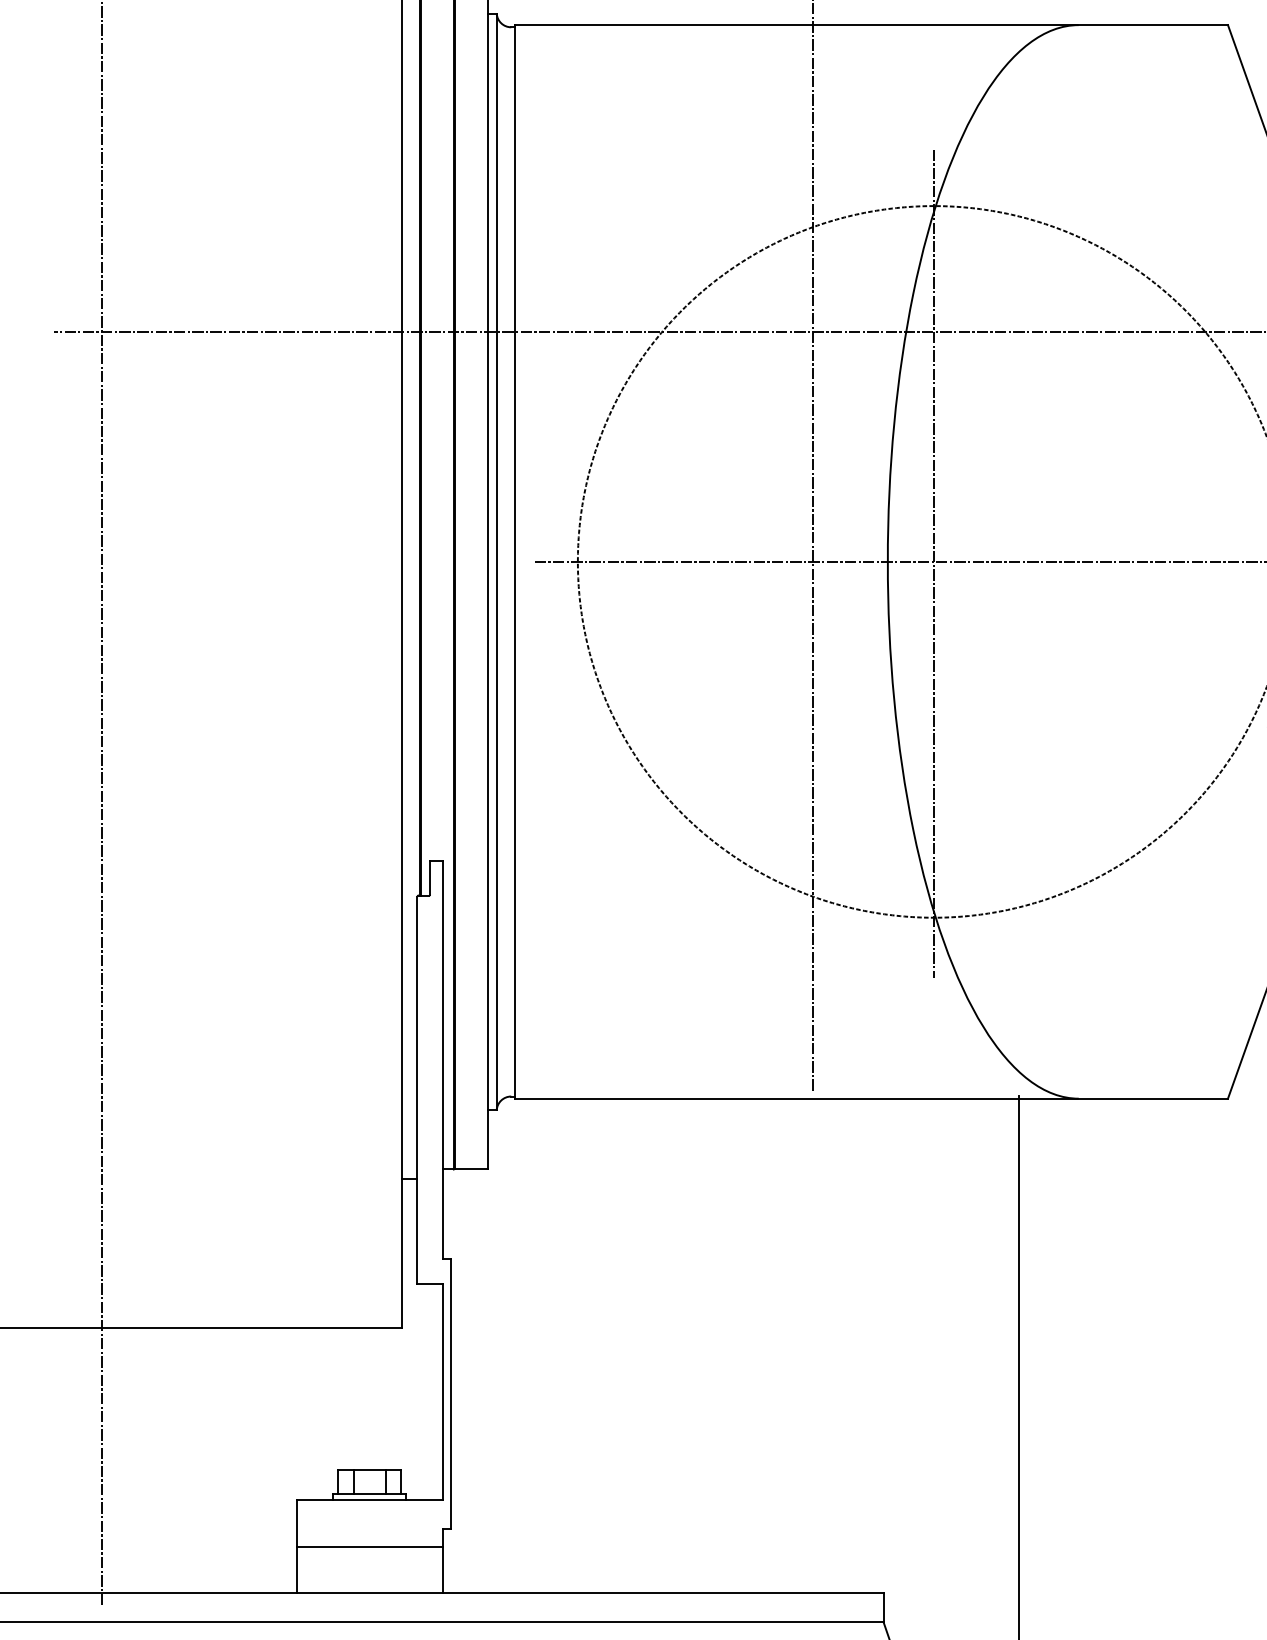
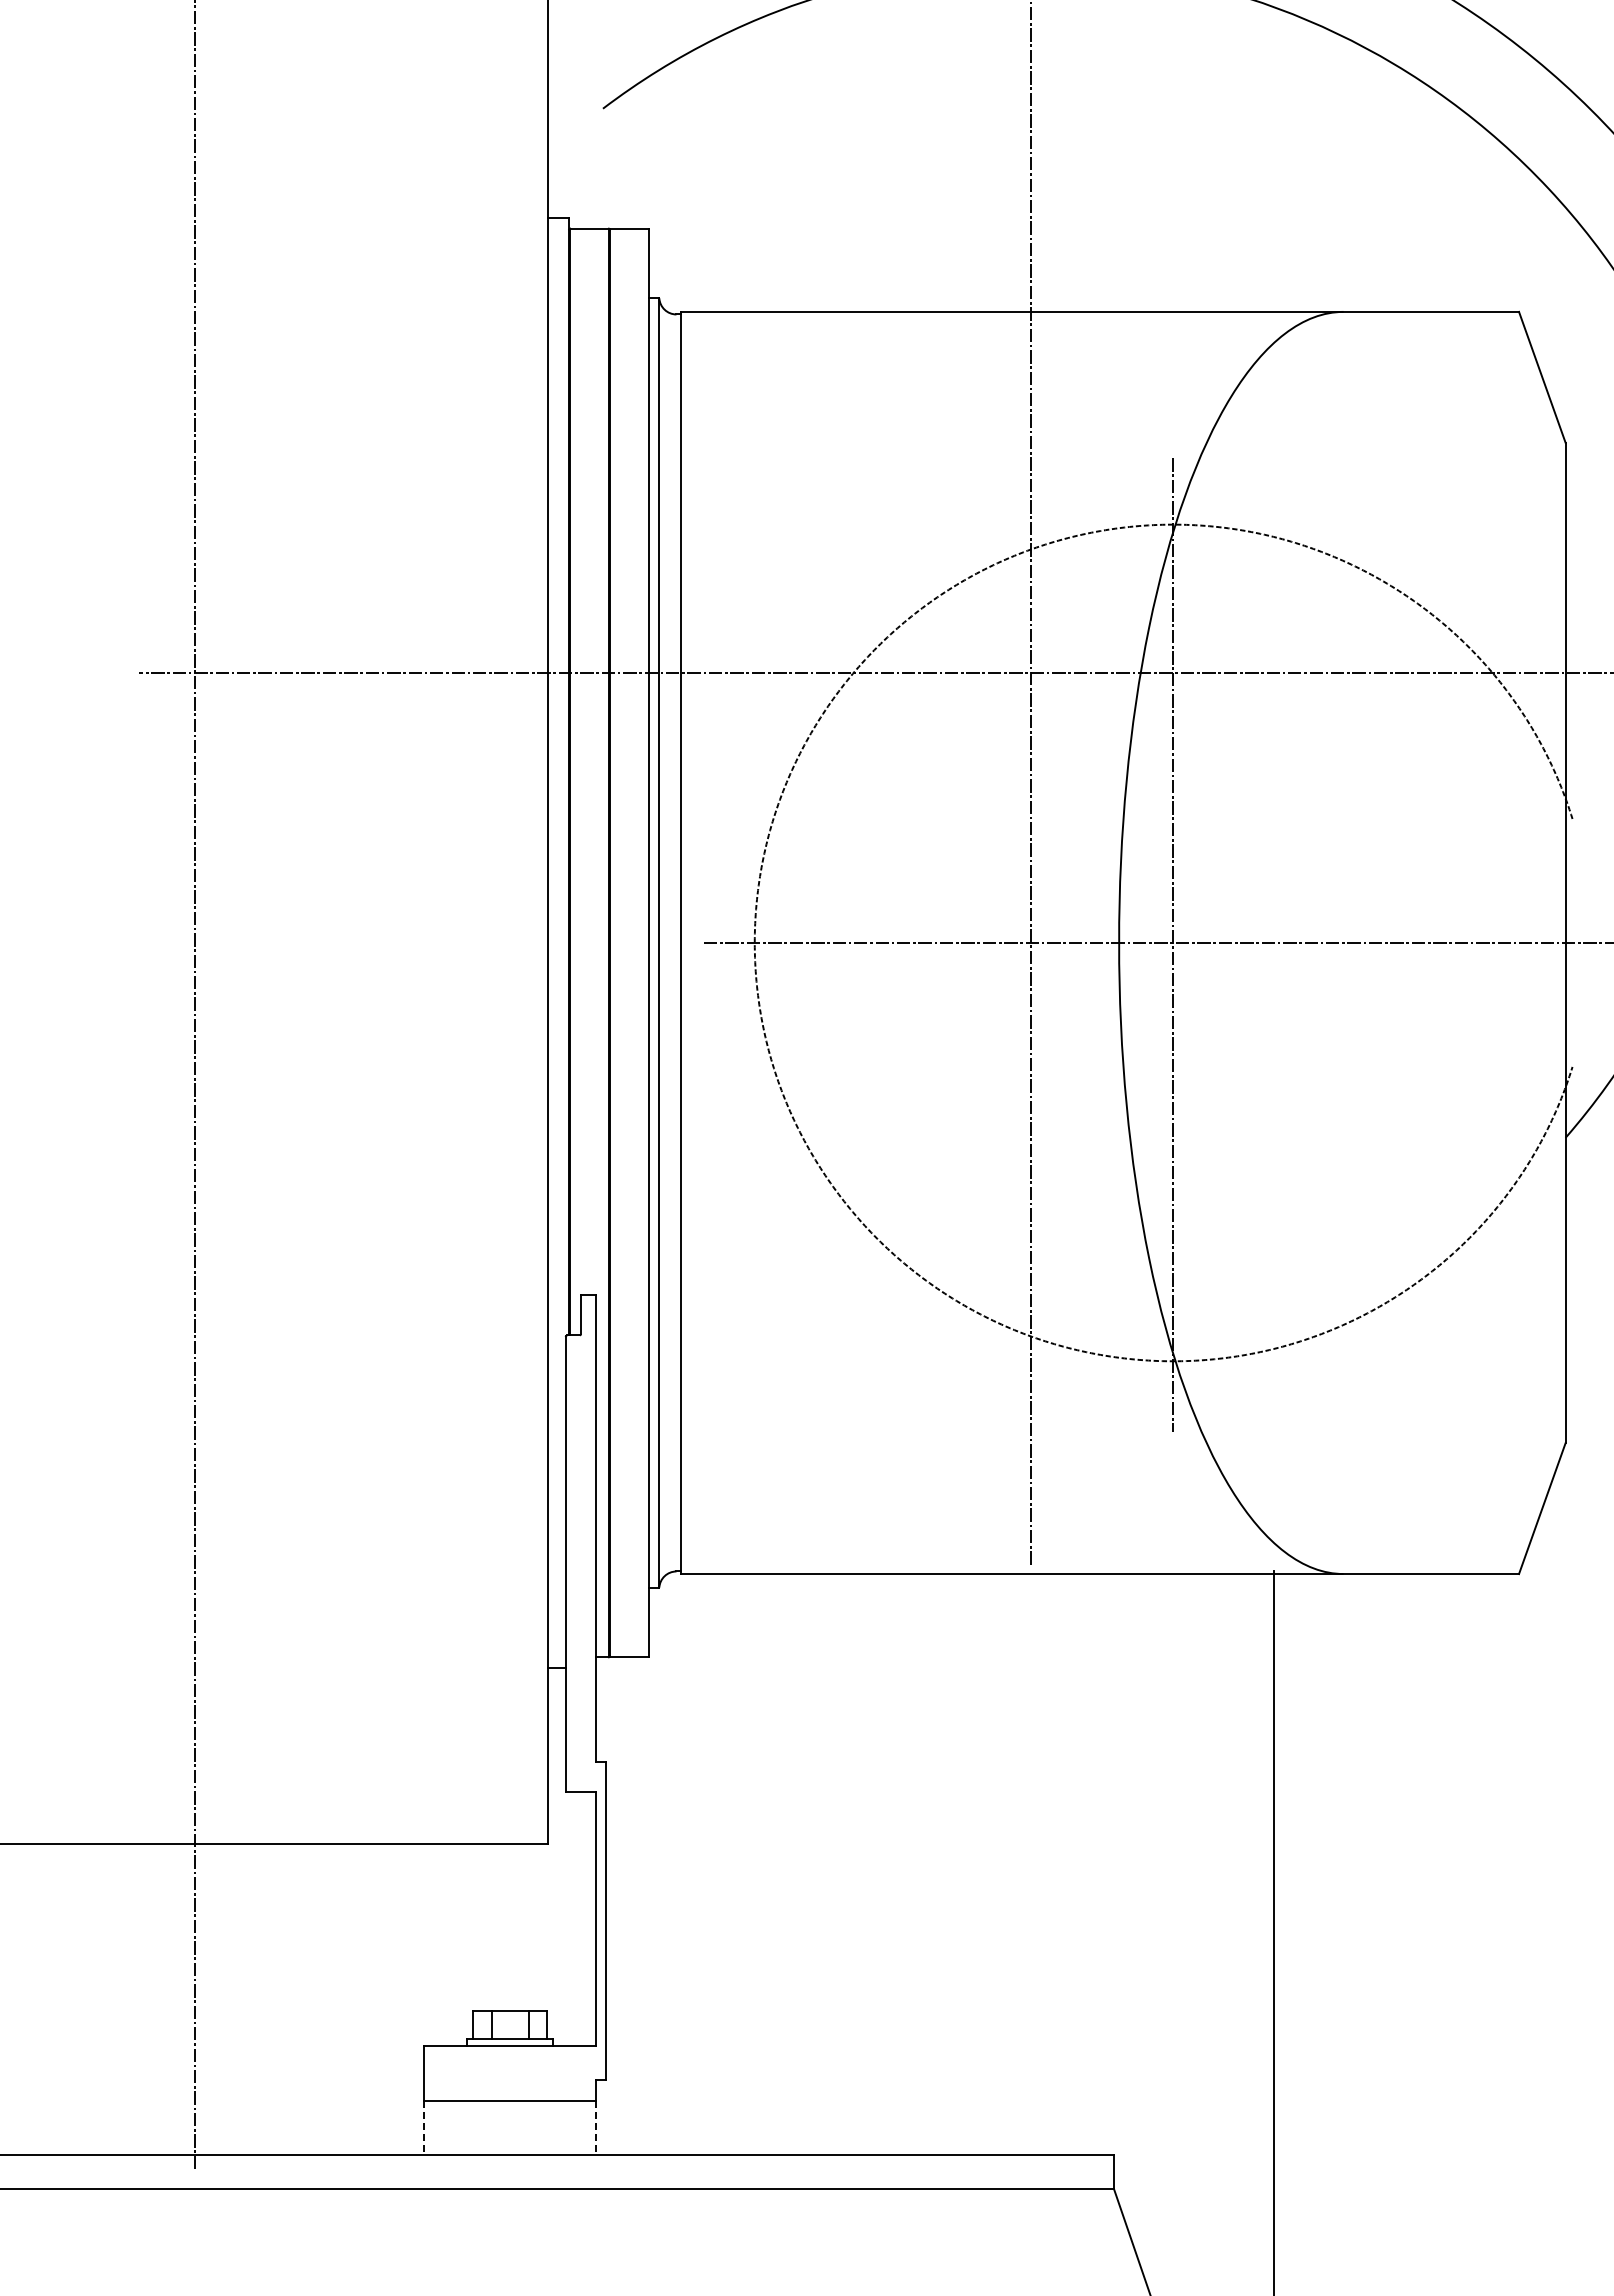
line: (296, 1570) -> (424, 2128), solid -> dashed
line: (443, 1570) -> (596, 2128), solid -> dashed

